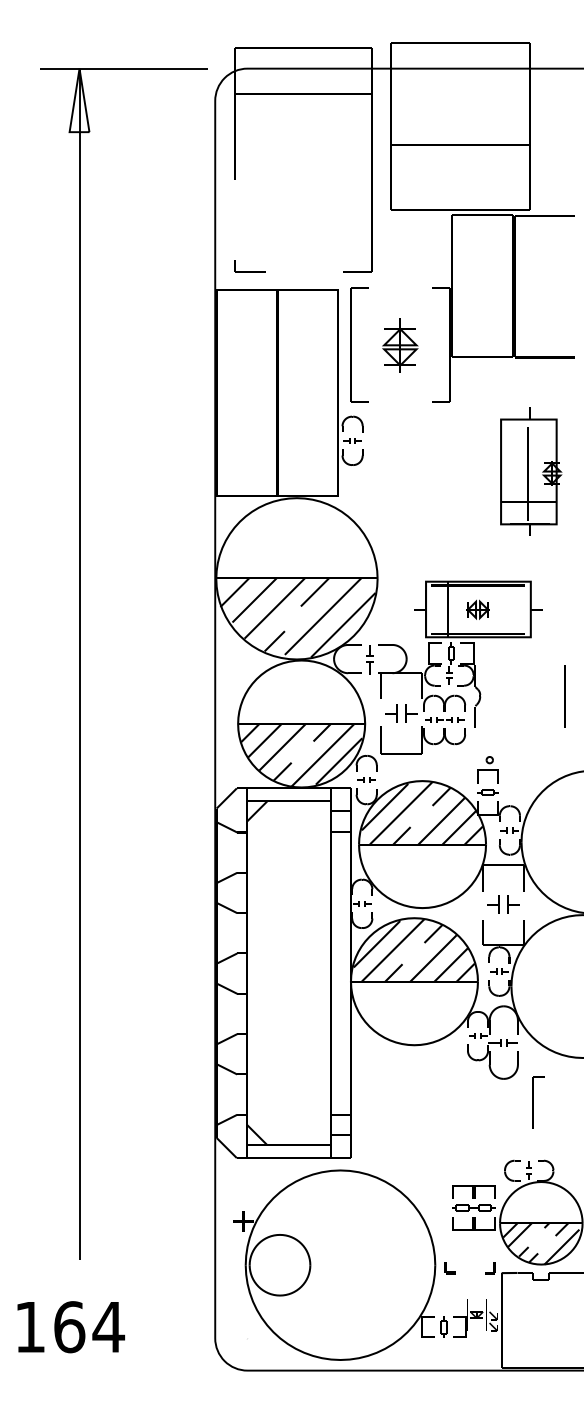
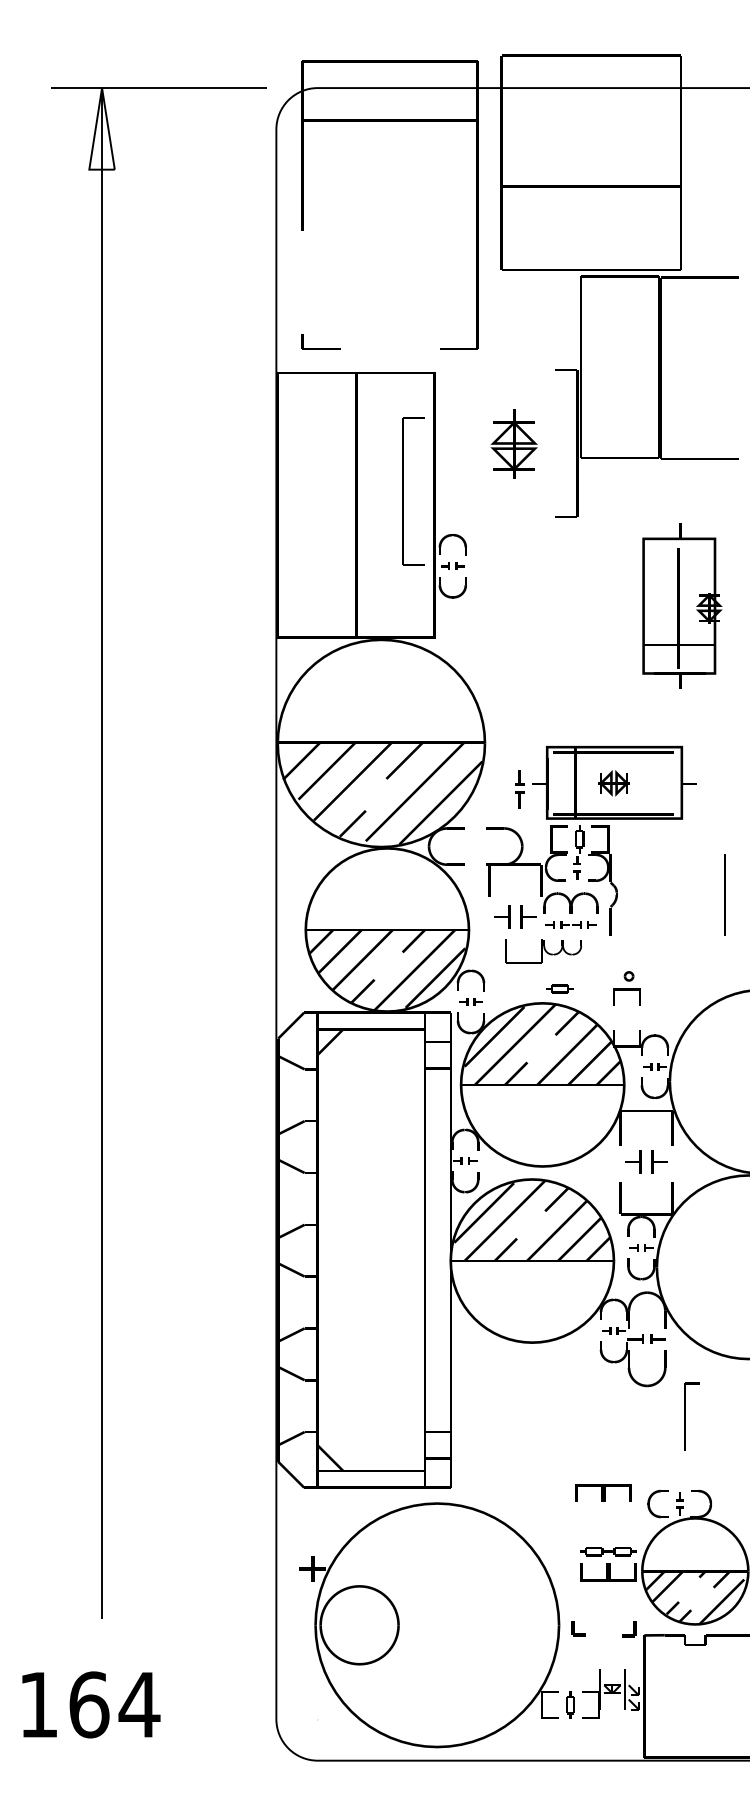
part: (351, 345) -> (403, 491), moved
part: (370, 659) -> (519, 789), moved
part: (423, 740) -> (543, 951), size x0.7
part: (487, 792) -> (559, 988), moved
part: (473, 1191) -> (603, 1492), moved

